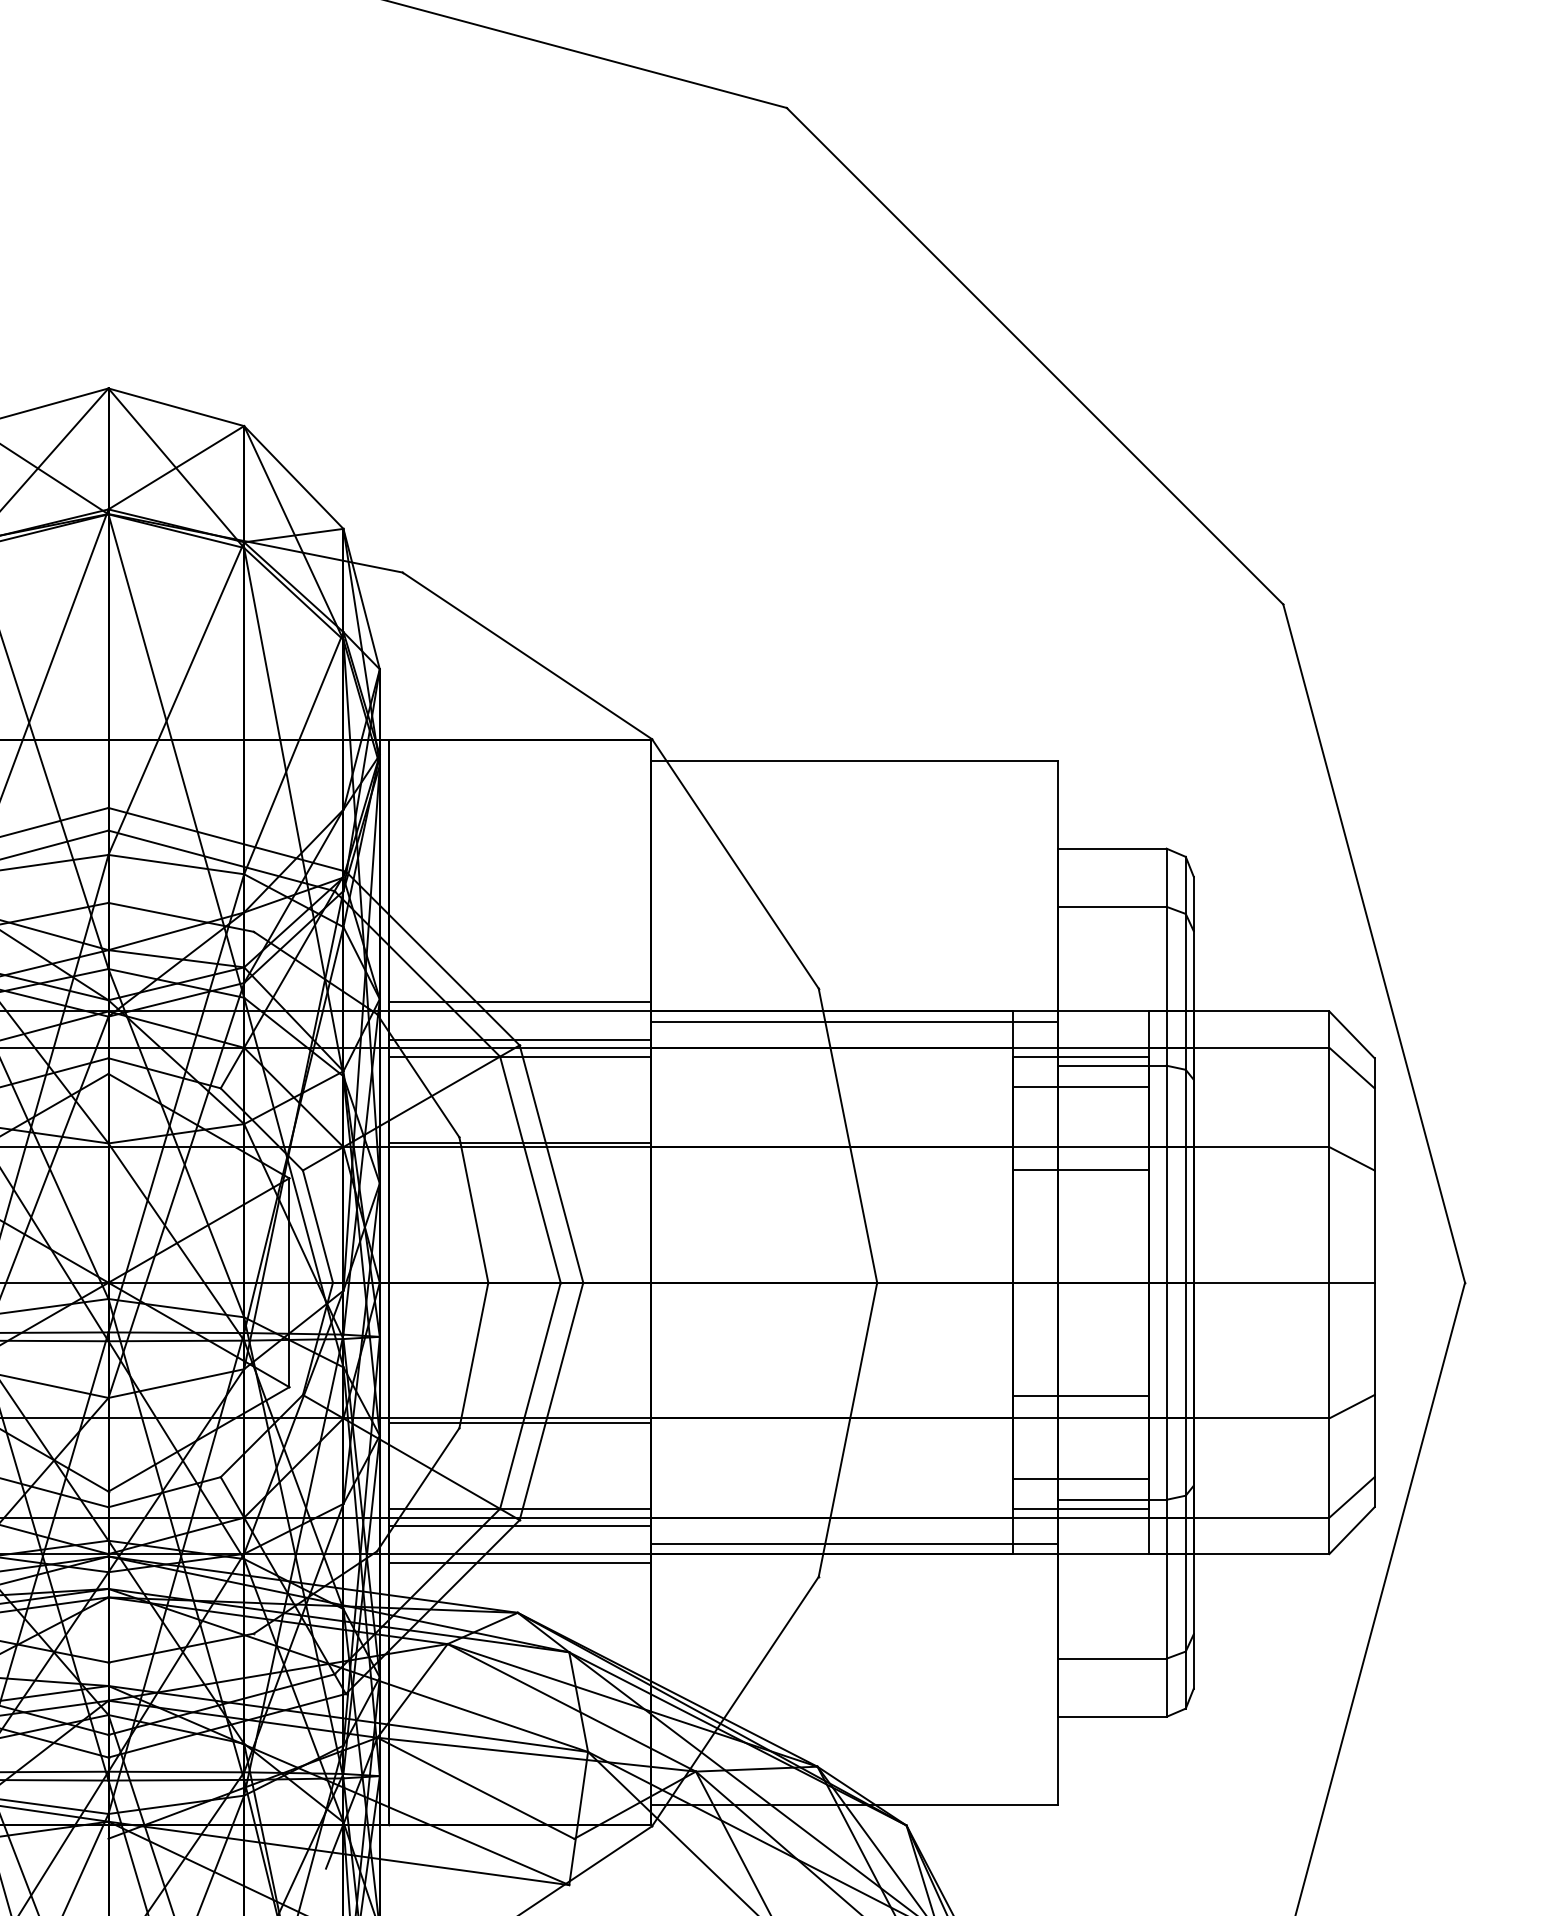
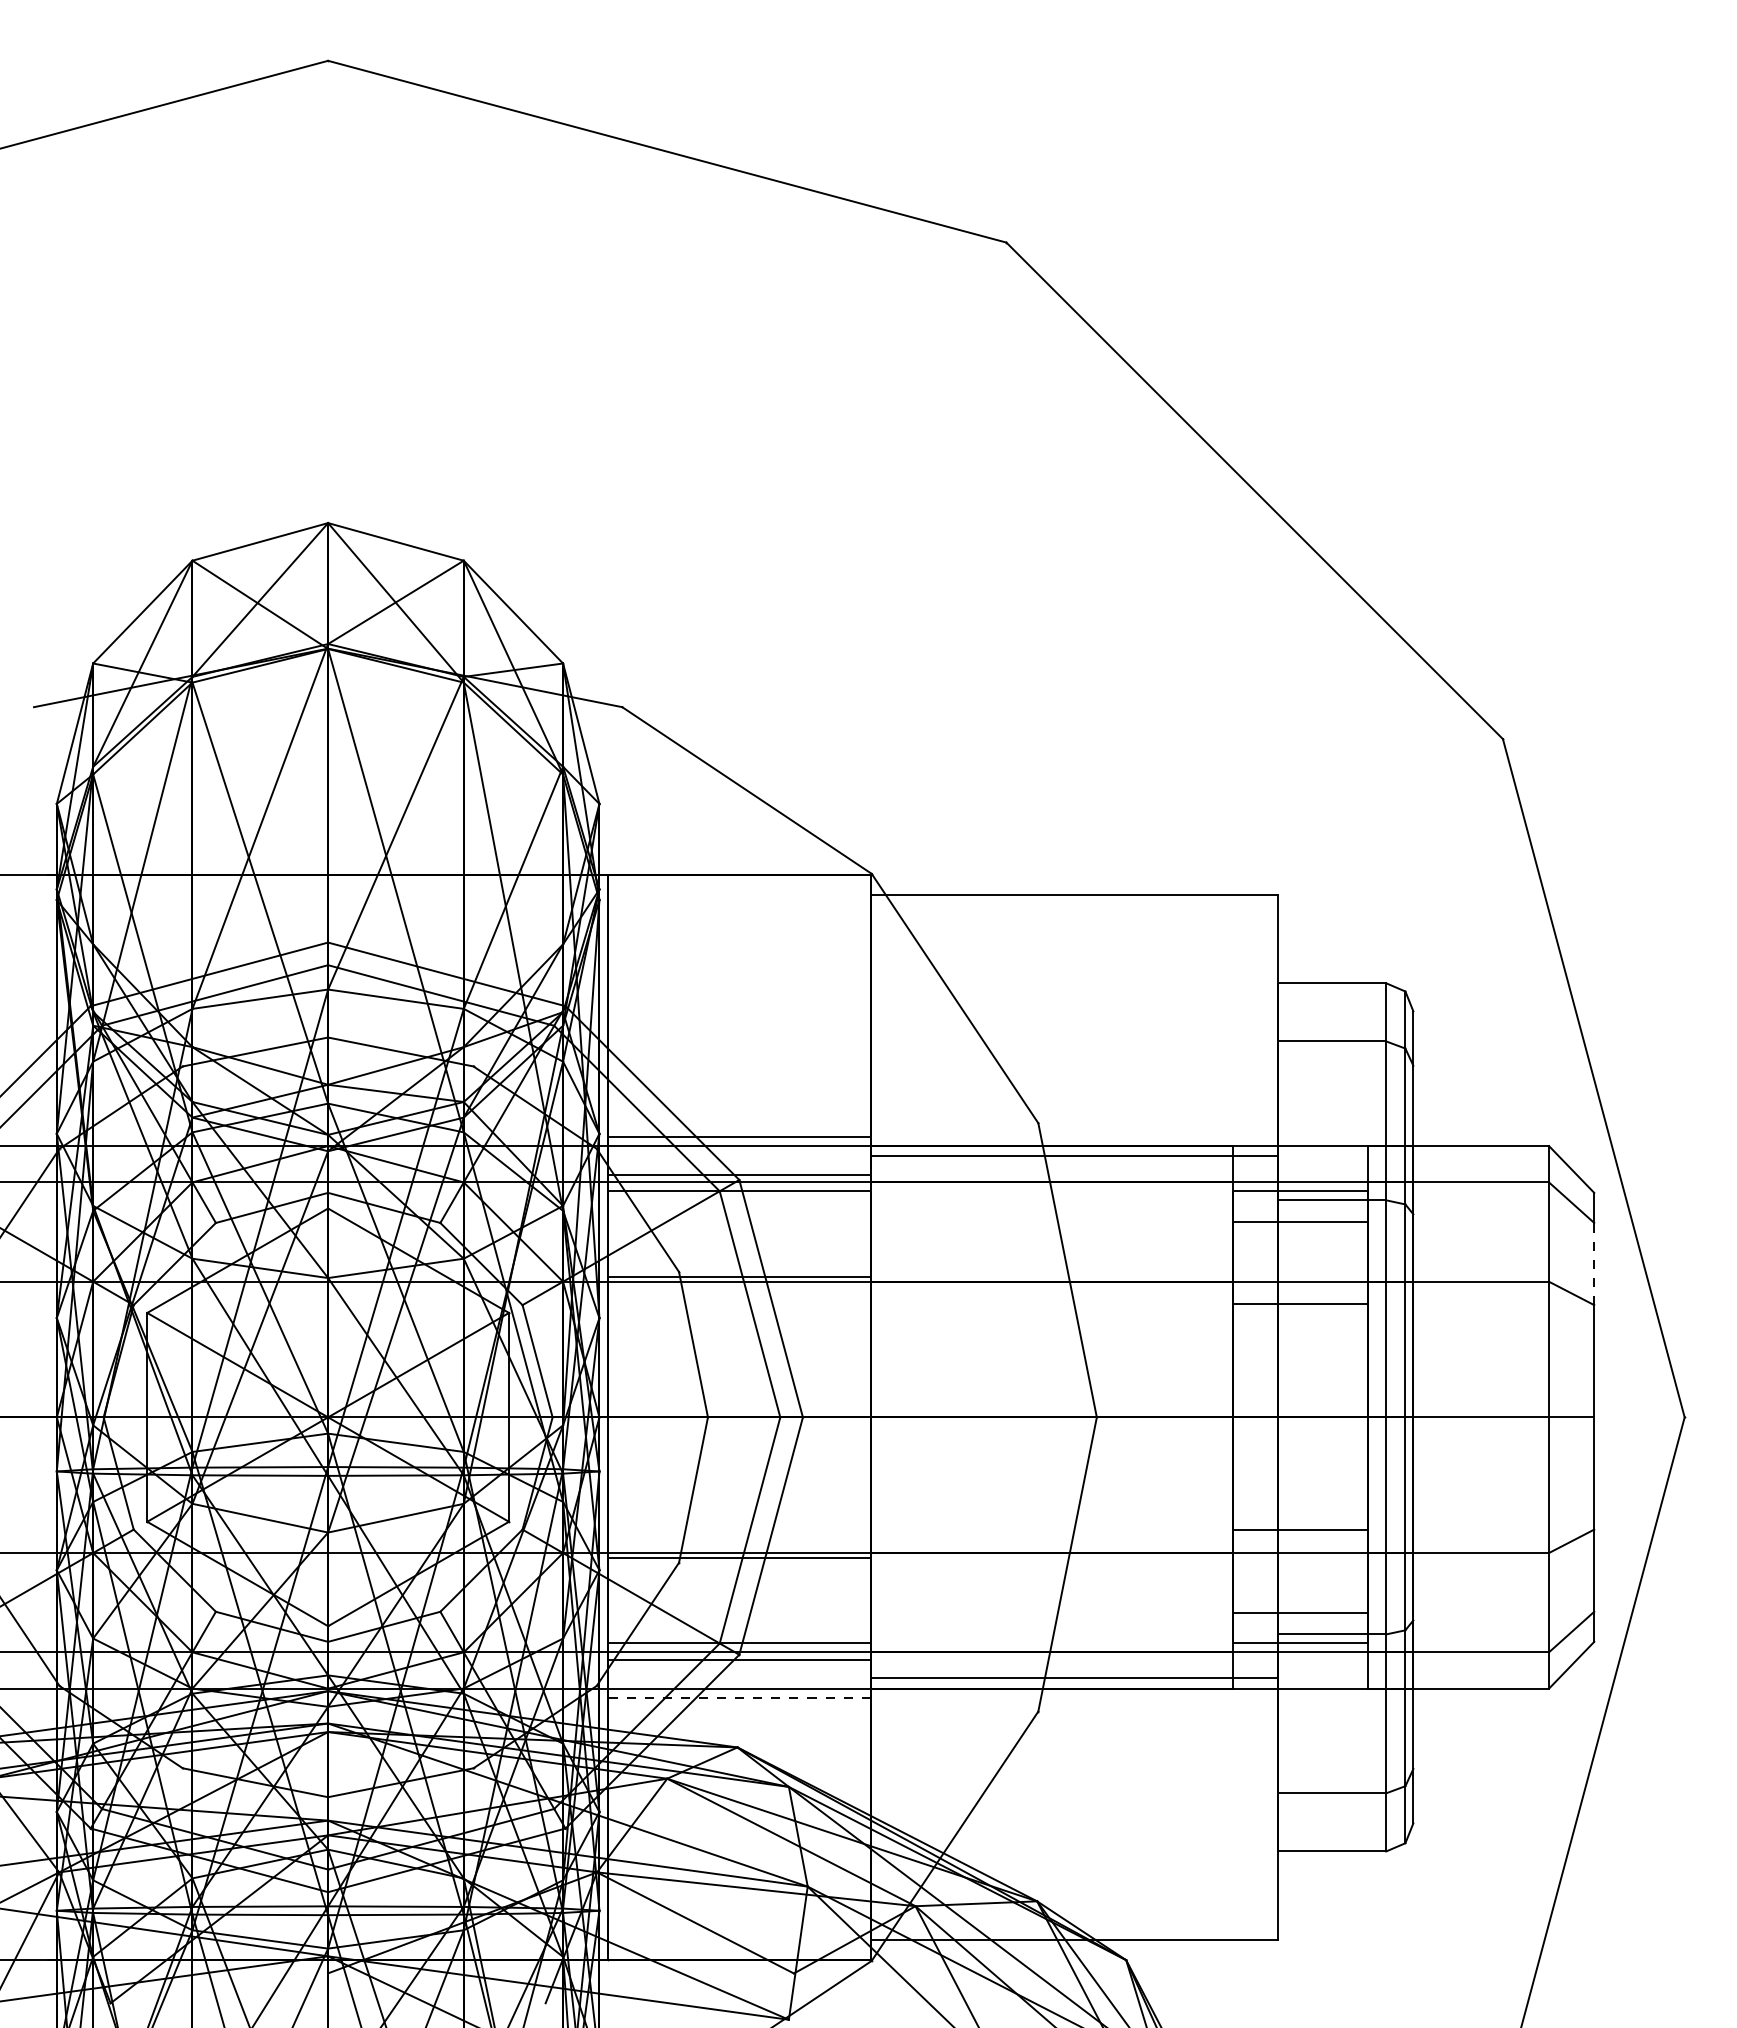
line: (1374, 1128) -> (1594, 1263), solid -> dashed
line: (519, 1562) -> (739, 1697), solid -> dashed

